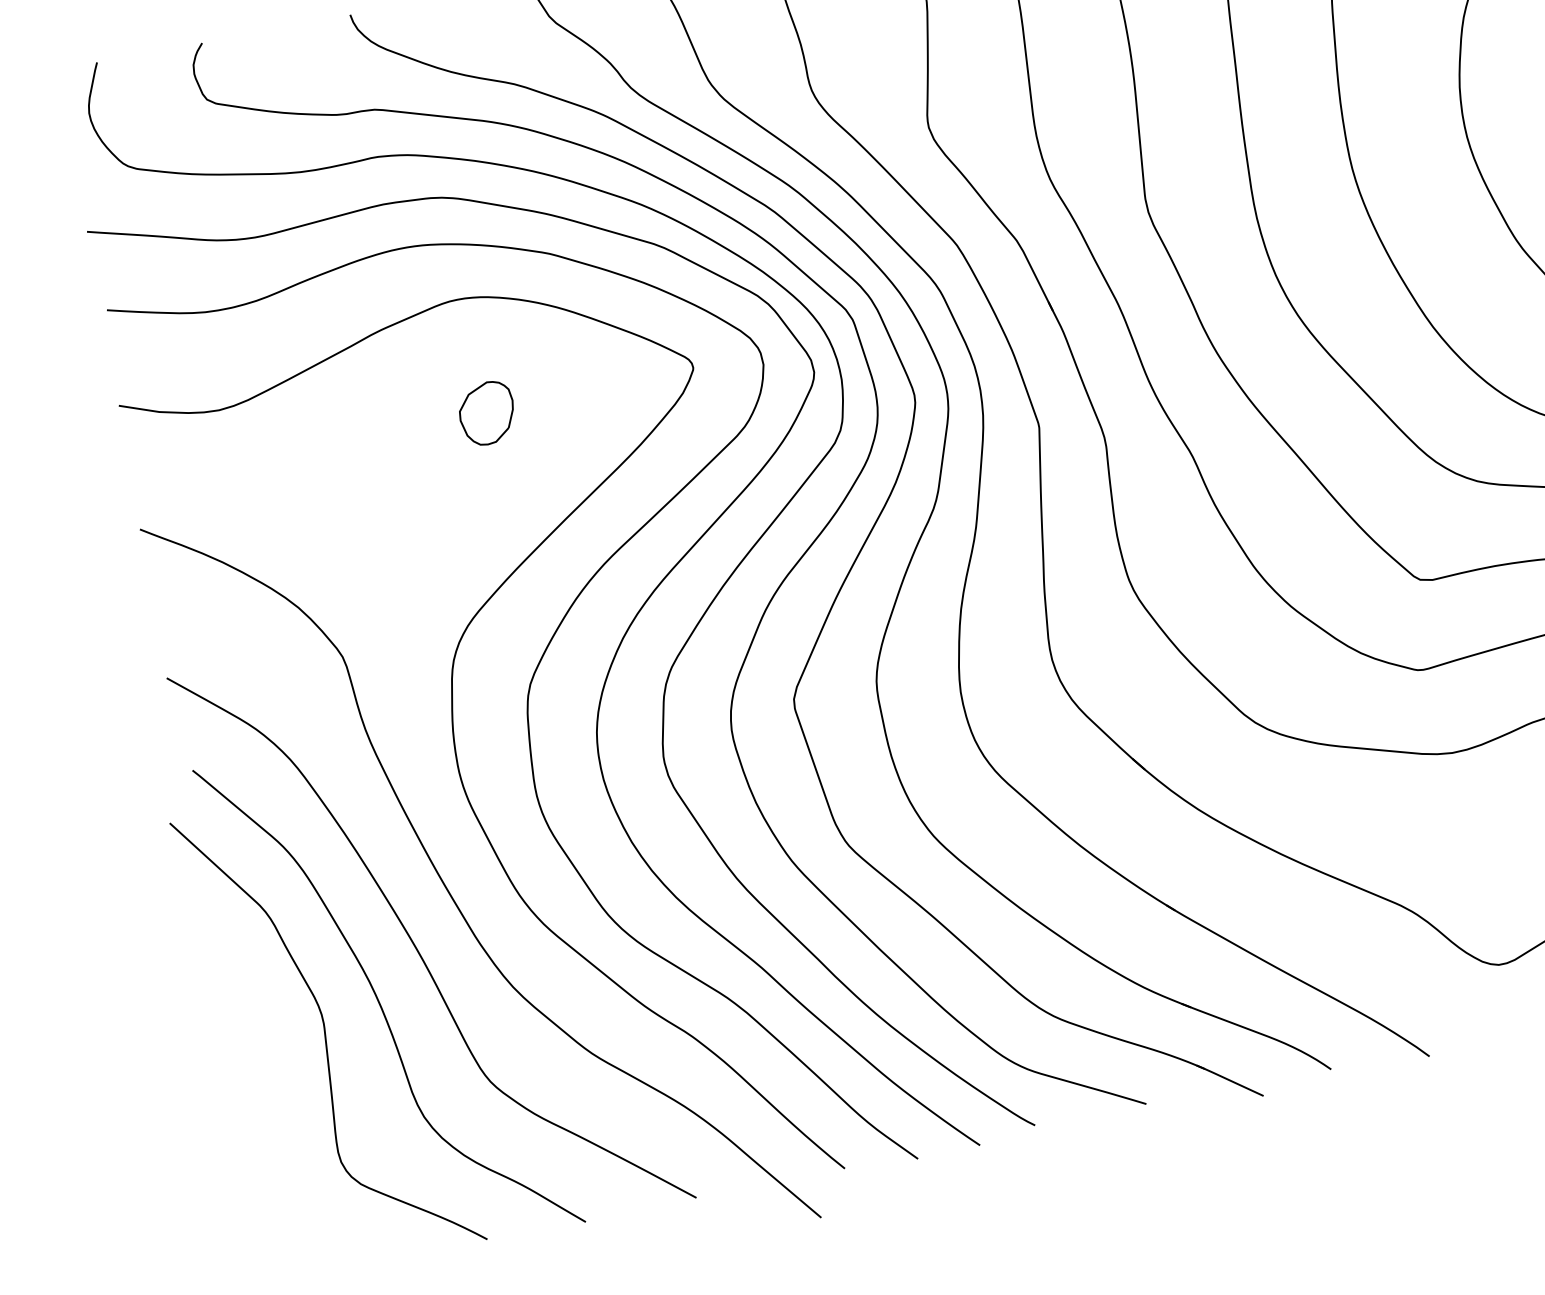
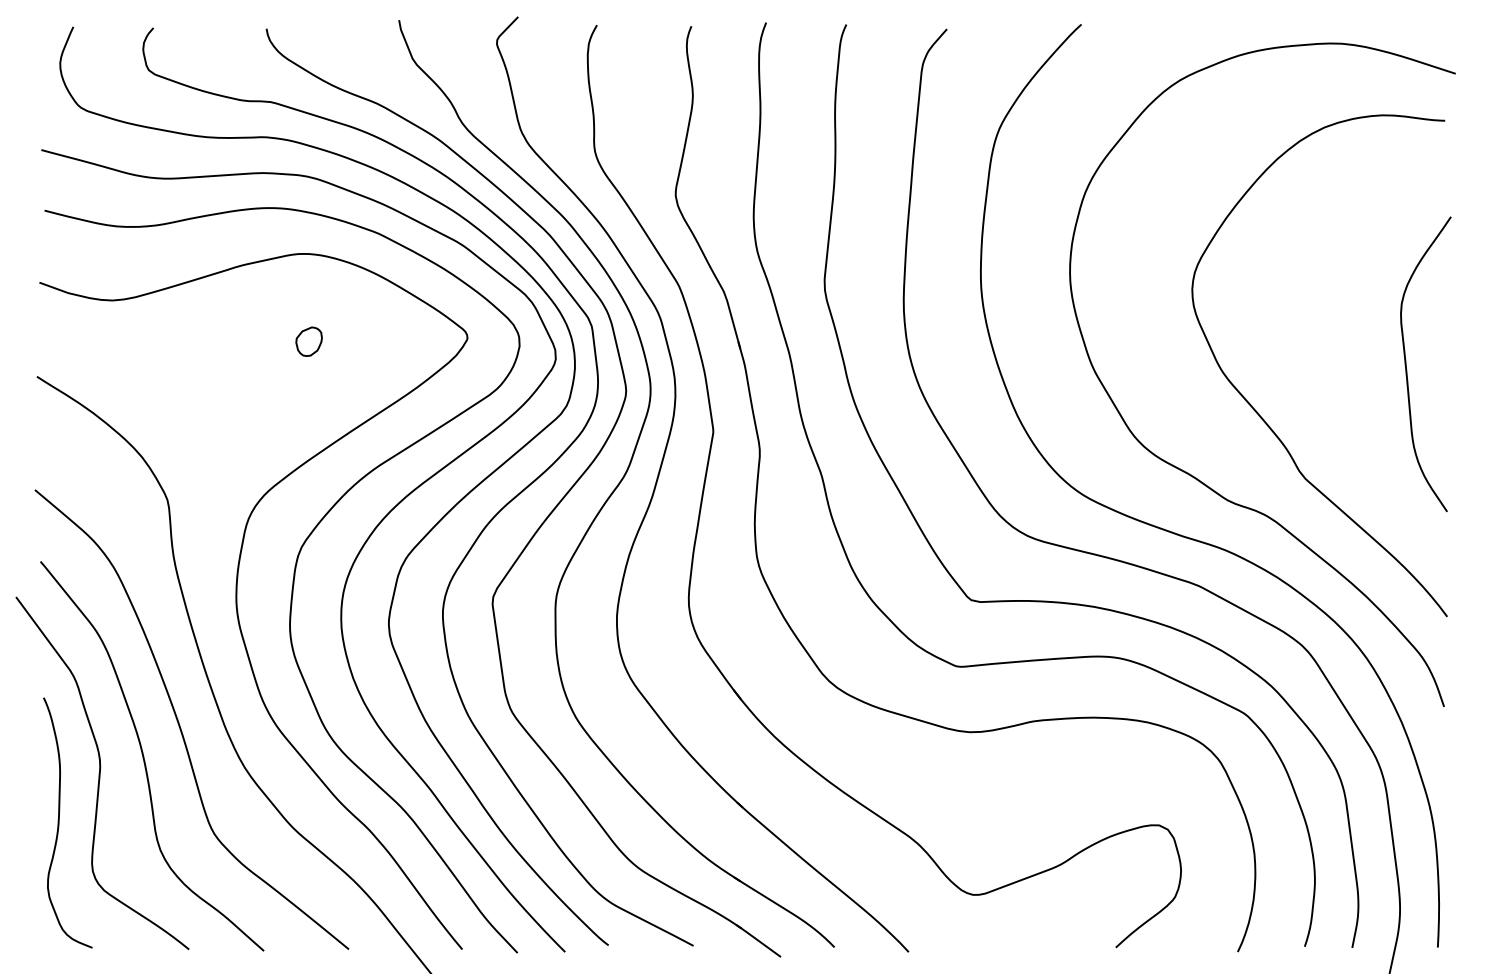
part: (486, 413) -> (308, 341), size x0.62
curve: (284, 1106) -> (59, 822), added

